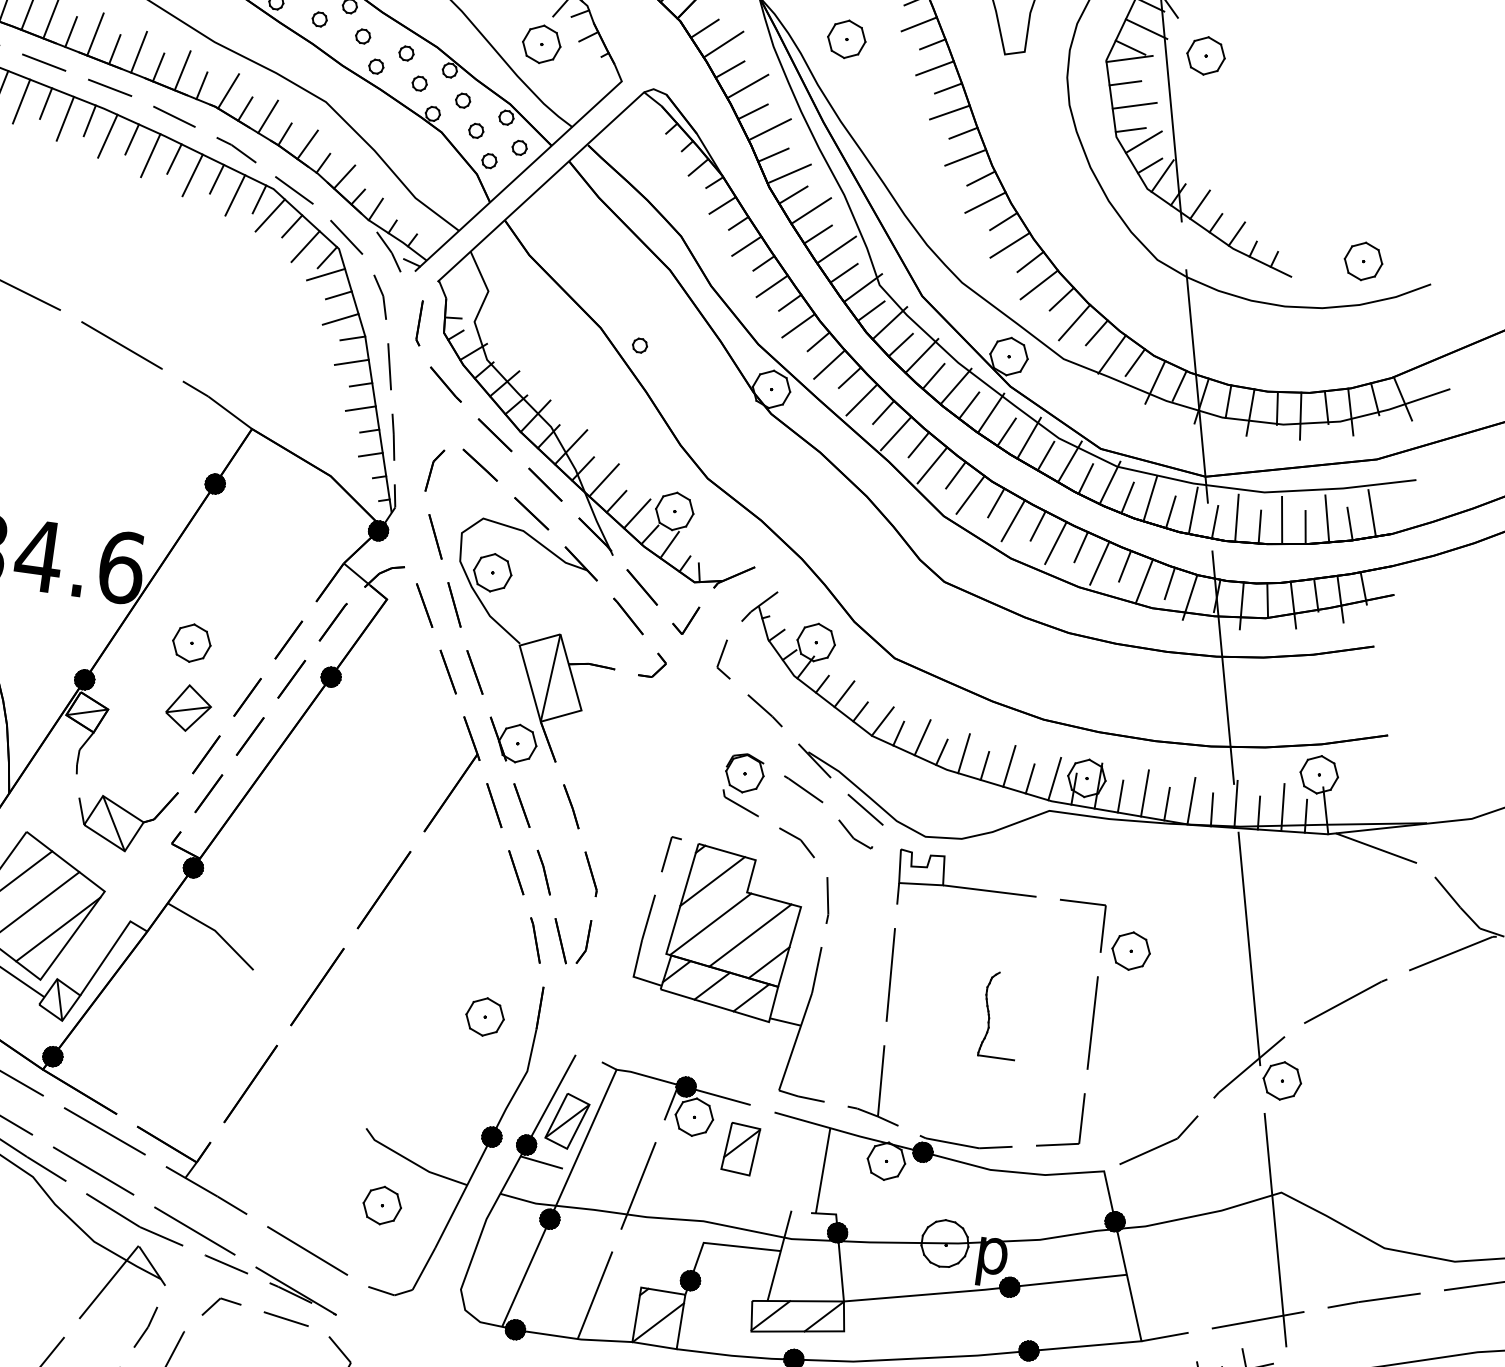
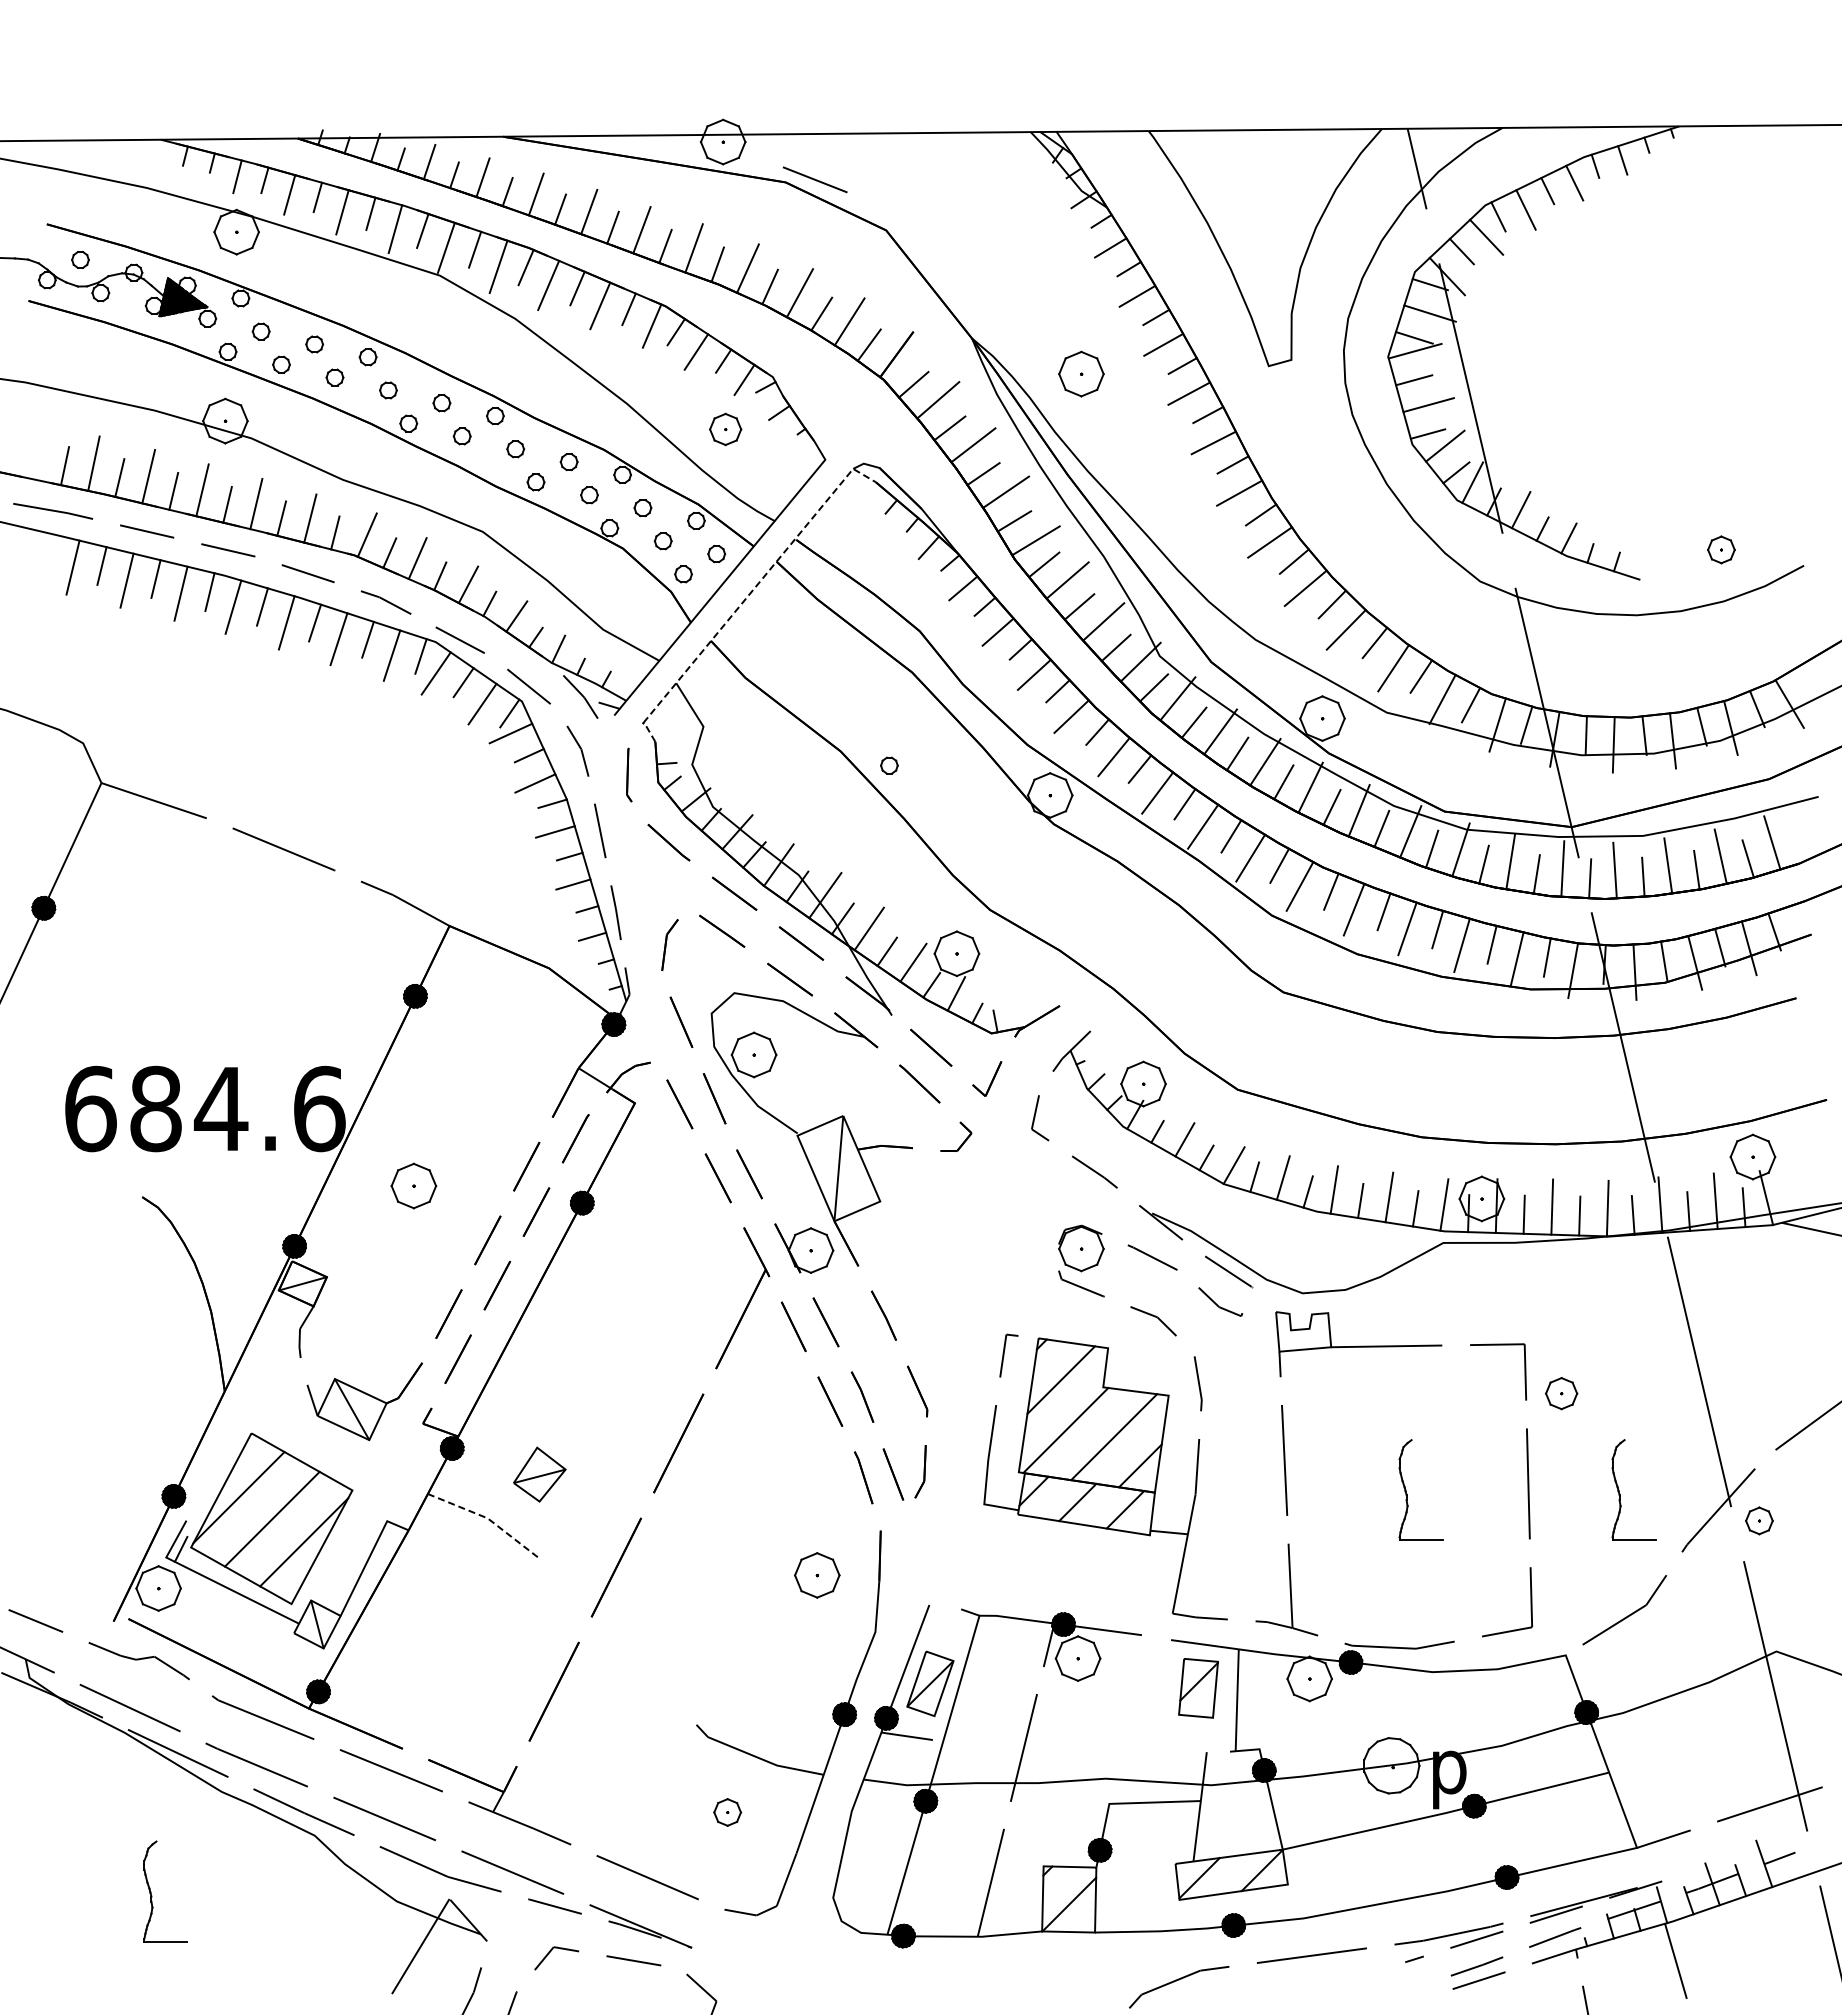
part: (541, 44) -> (725, 429), size x0.7
part: (1205, 56) -> (1503, 335), removed
line: (543, 184) -> (750, 593), solid -> dashed
part: (1363, 261) -> (1721, 549), size x0.6
part: (188, 708) -> (539, 1474), moved
line: (214, 930) -> (487, 1518), solid -> dashed
part: (1131, 950) -> (1561, 1393), size x0.7
part: (1168, 1041) -> (1620, 1493), added
part: (1282, 1080) -> (1759, 1520), size x0.6
part: (740, 1149) -> (1198, 1688), moved
part: (382, 1205) -> (727, 1812), size x0.6

